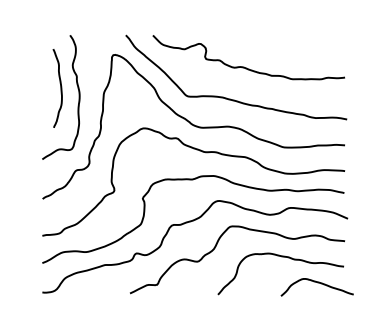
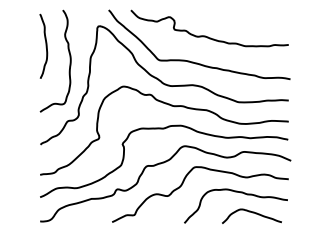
curve: (60, 88) -> (46, 46), moved
curve: (317, 283) -> (252, 213), moved

